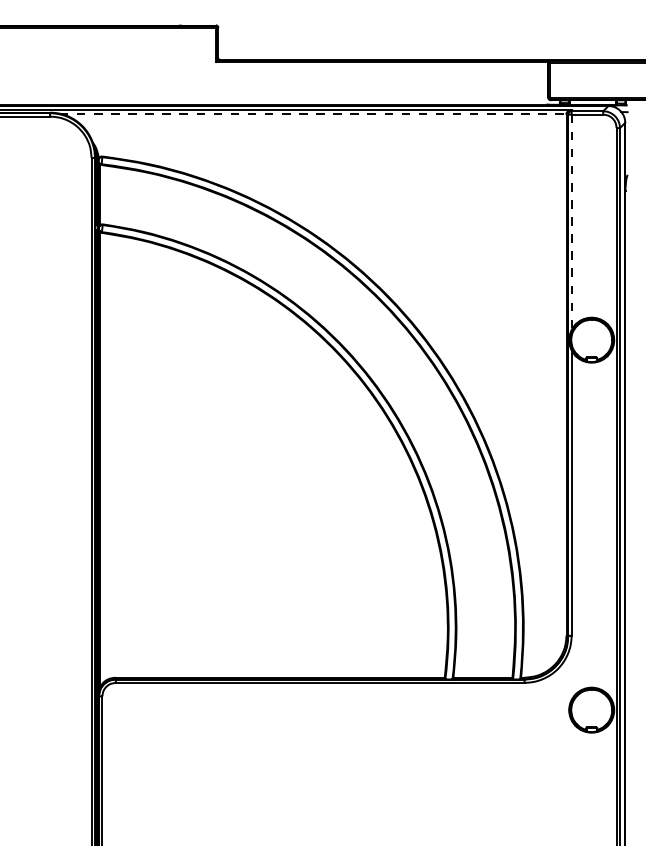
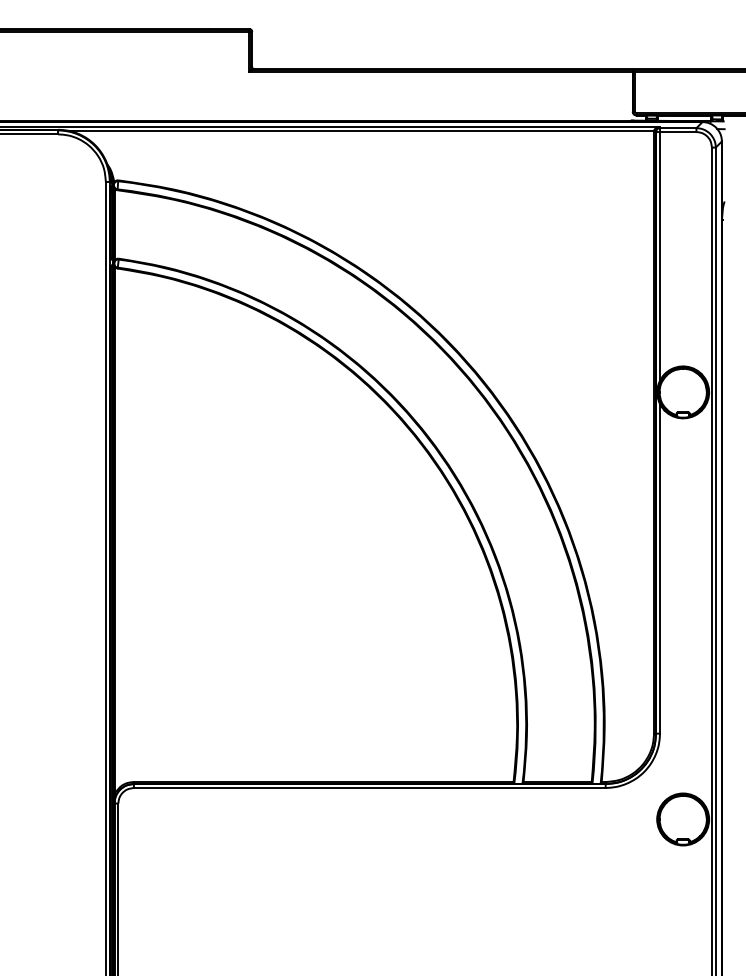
line: (313, 114) -> (362, 131), dashed -> solid
line: (572, 222) -> (660, 256), dashed -> solid

